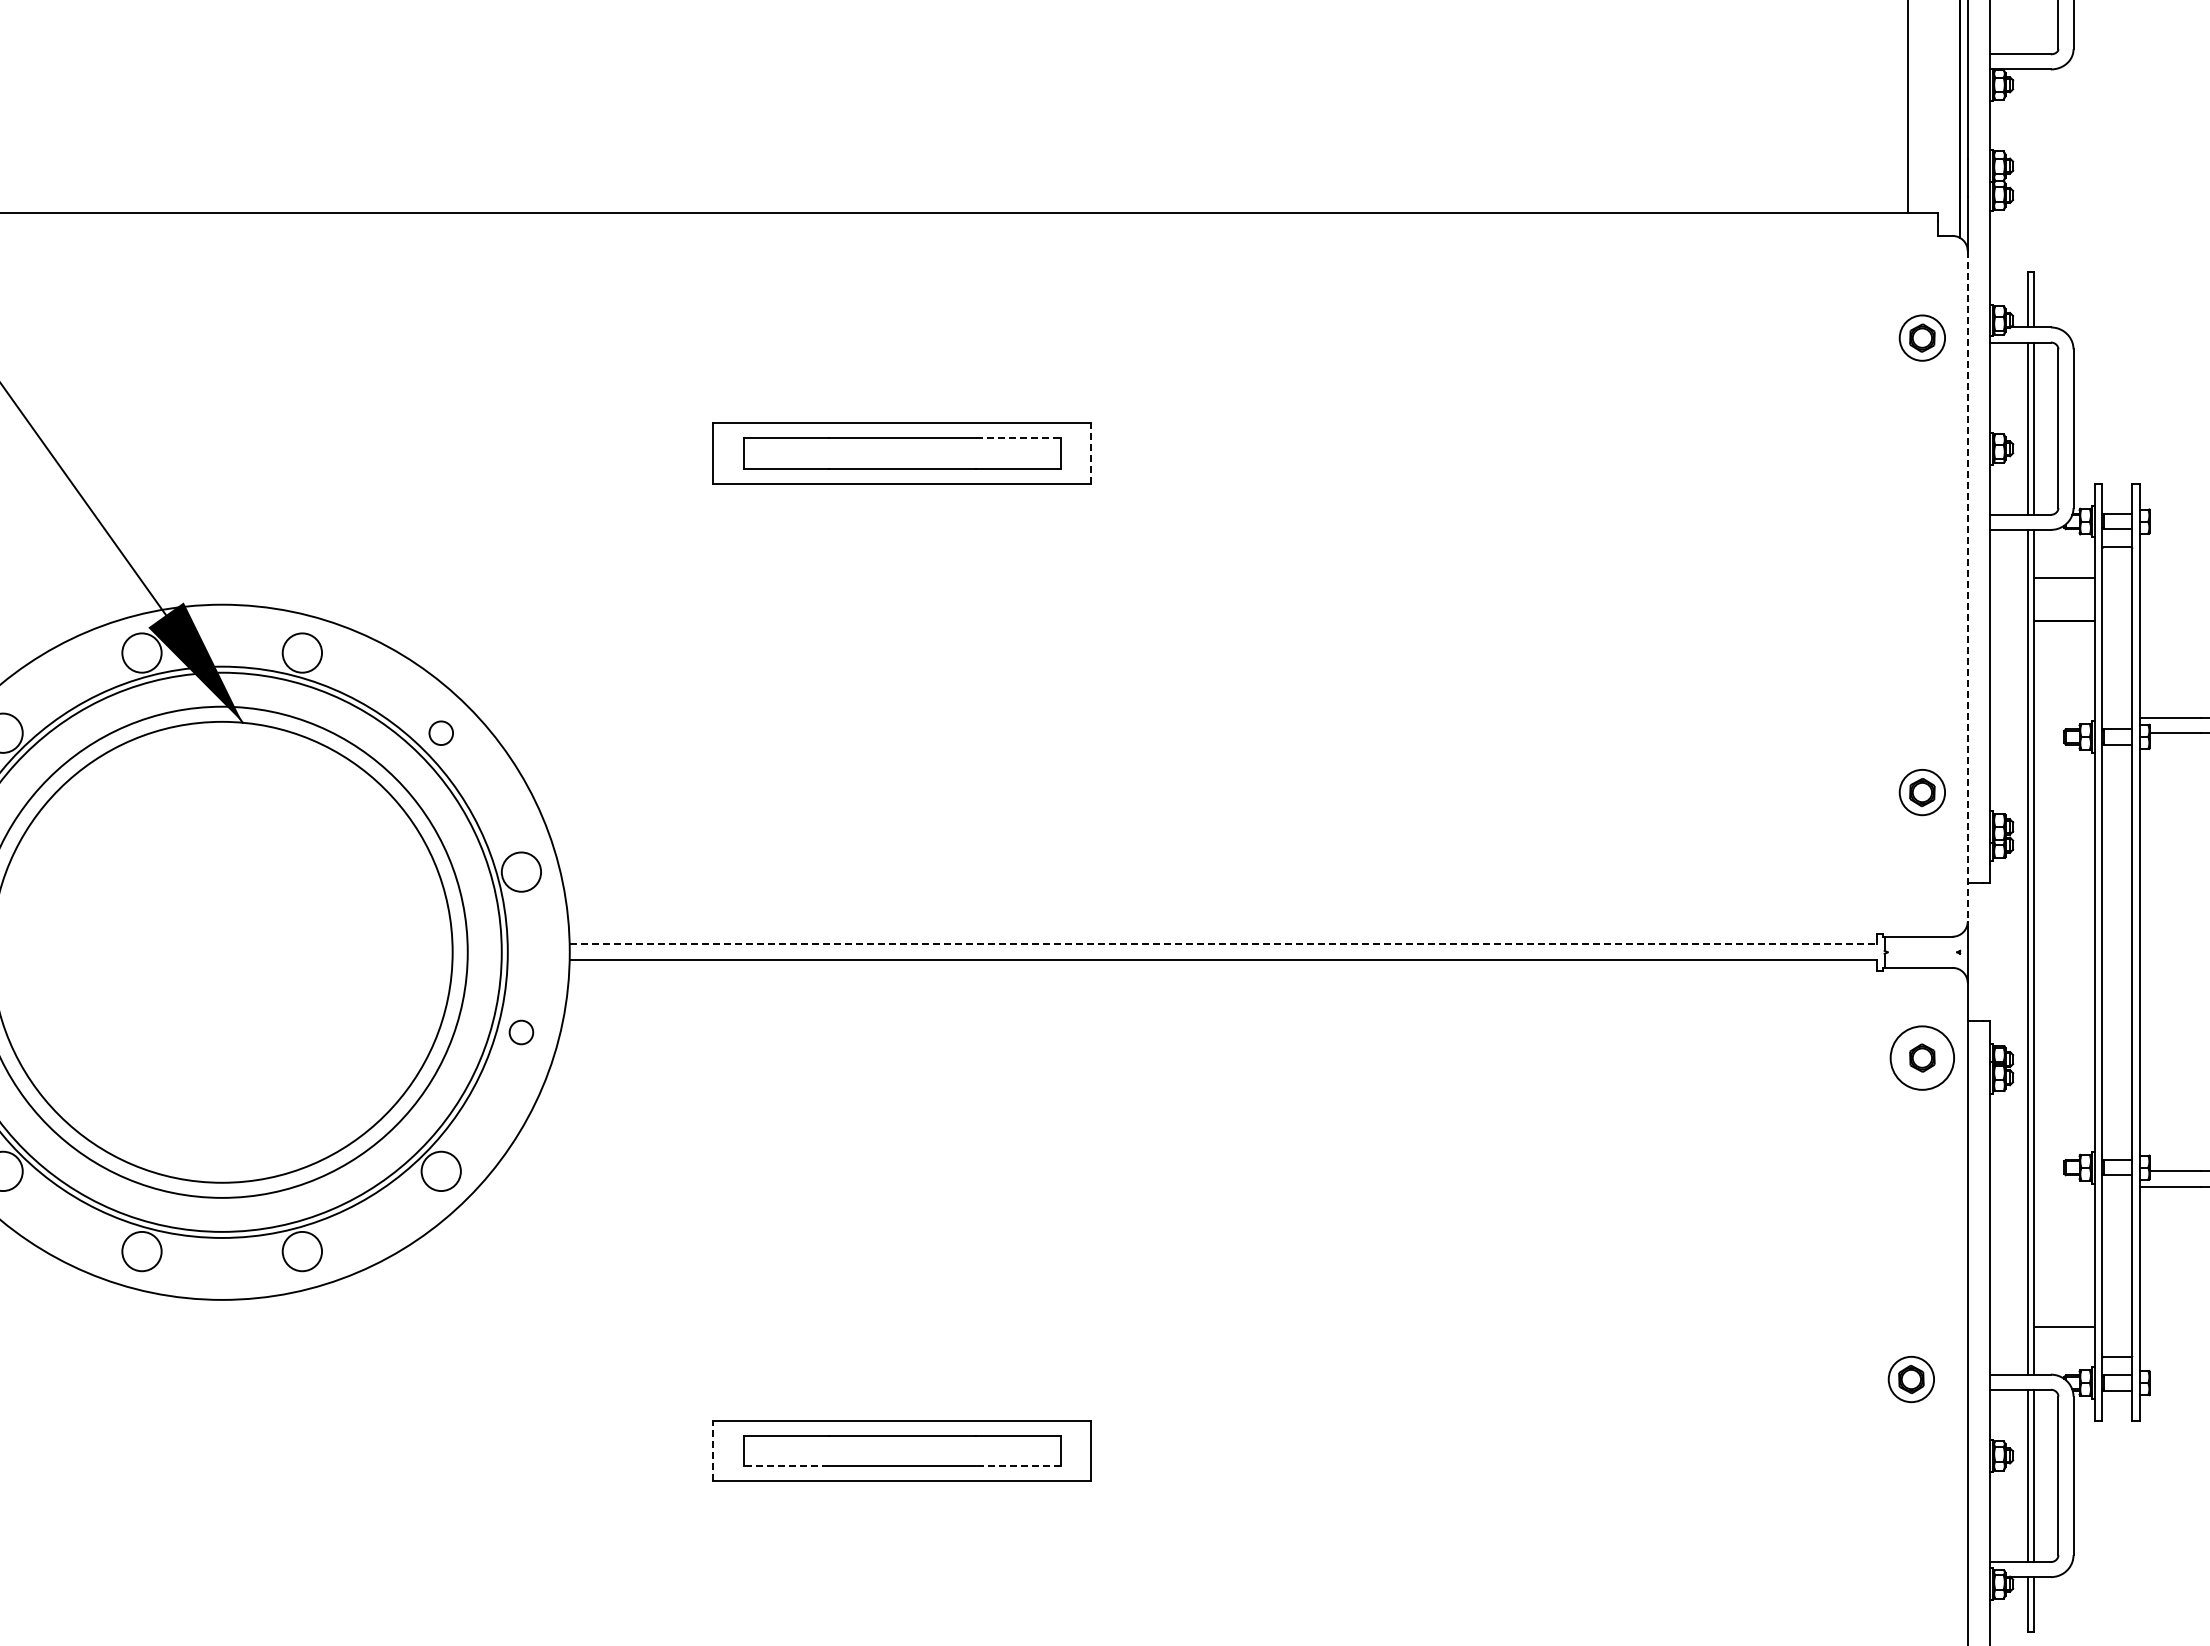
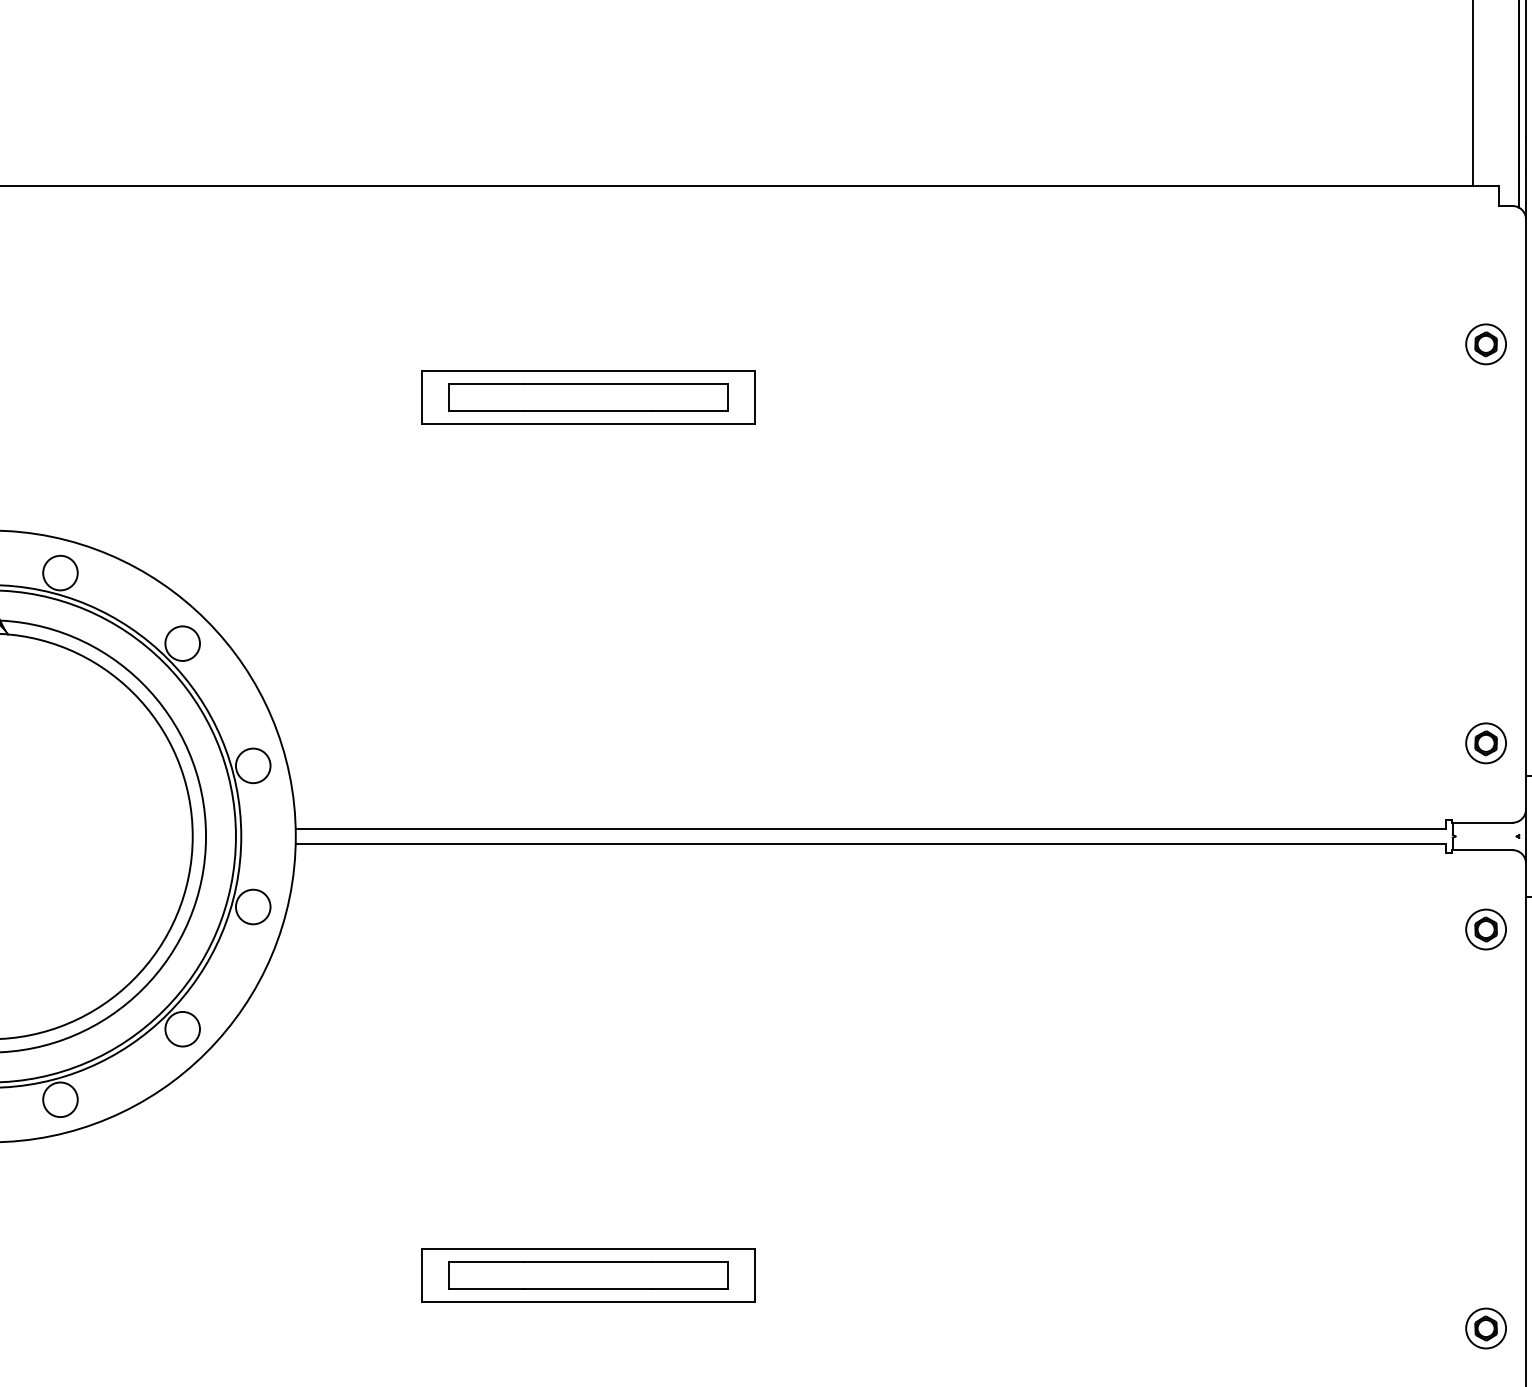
part: (1921, 337) -> (1485, 343), moved
line: (1018, 438) -> (690, 384), dashed -> solid
line: (1091, 453) -> (754, 397), dashed -> solid
line: (1967, 586) -> (1525, 514), dashed -> solid
circle: (440, 732) -> (182, 643), size x1.67
part: (1921, 792) -> (1485, 743), moved
line: (1223, 944) -> (871, 829), dashed -> solid
circle: (521, 1032) -> (253, 907), size x1.67
circle: (1922, 1057) -> (1486, 929), size x0.71
part: (1910, 1379) -> (1485, 1328), moved
line: (713, 1450) -> (422, 1274), dashed -> solid
line: (786, 1466) -> (486, 1288), dashed -> solid
line: (1018, 1466) -> (690, 1288), dashed -> solid

